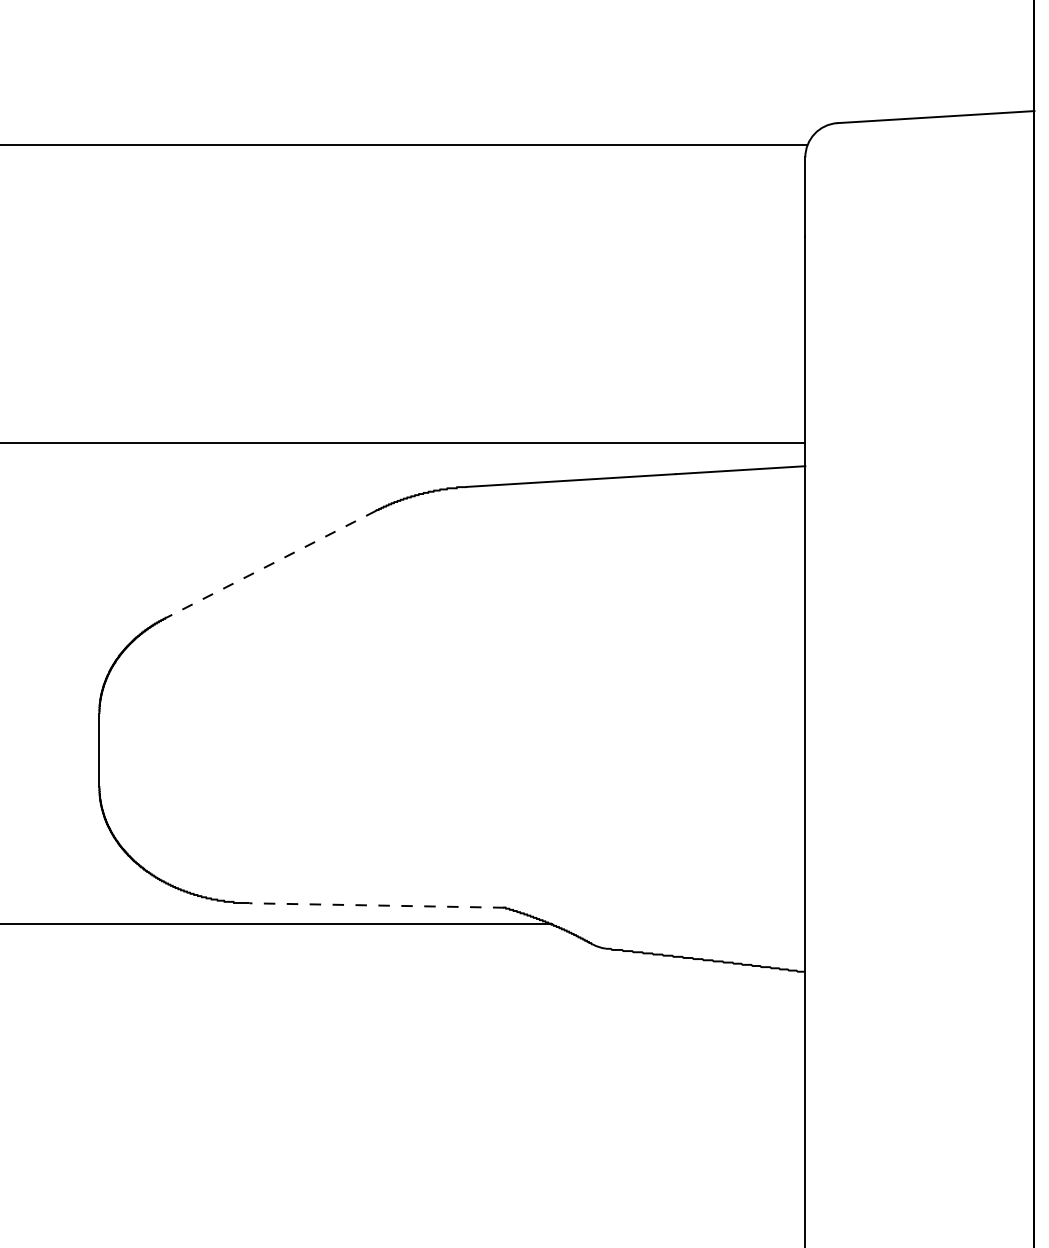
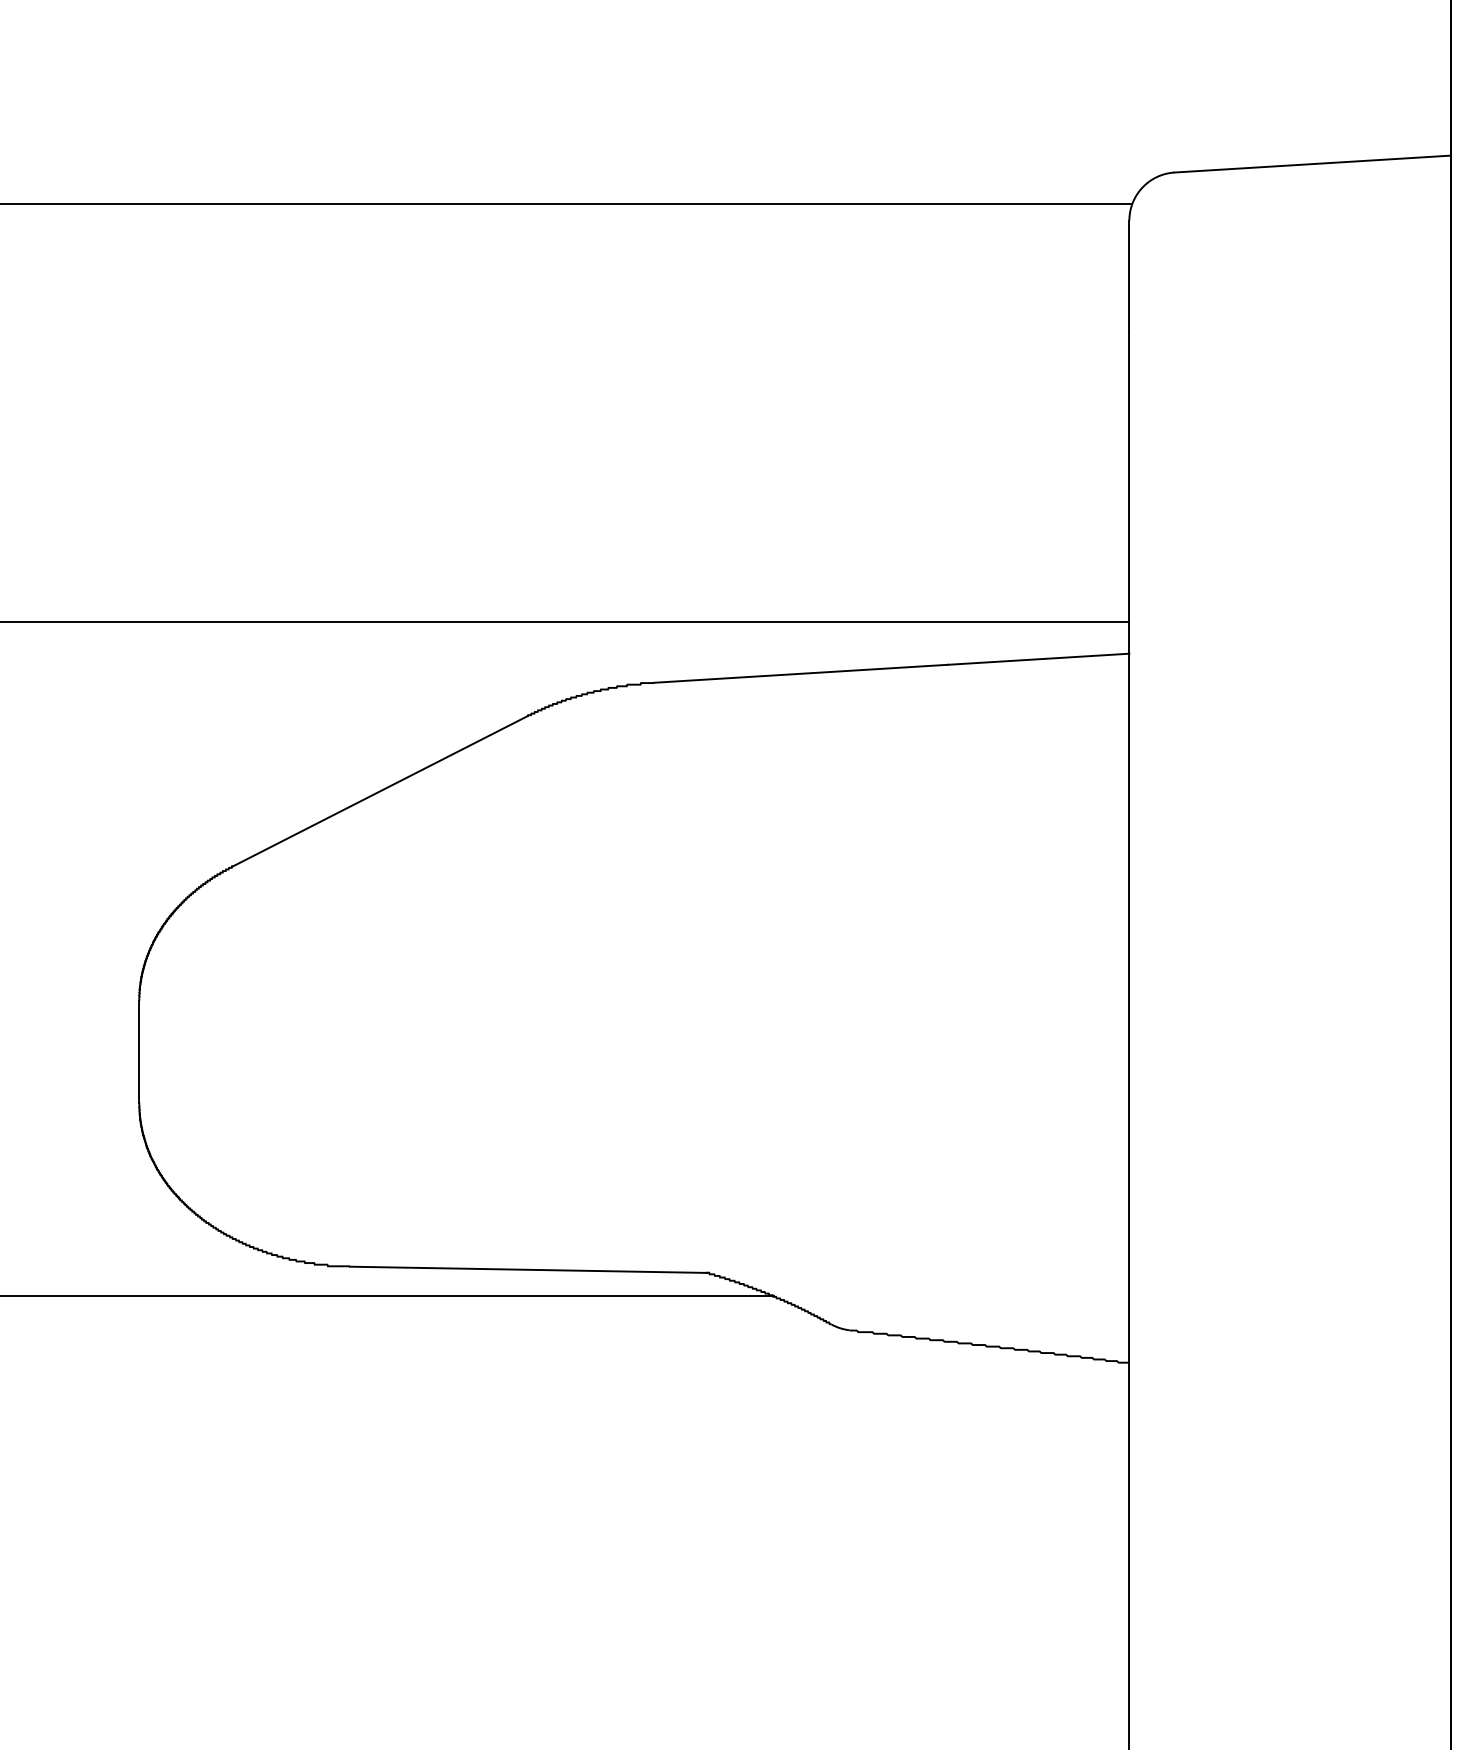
line: (271, 564) -> (380, 791), dashed -> solid
line: (376, 905) -> (527, 1269), dashed -> solid

